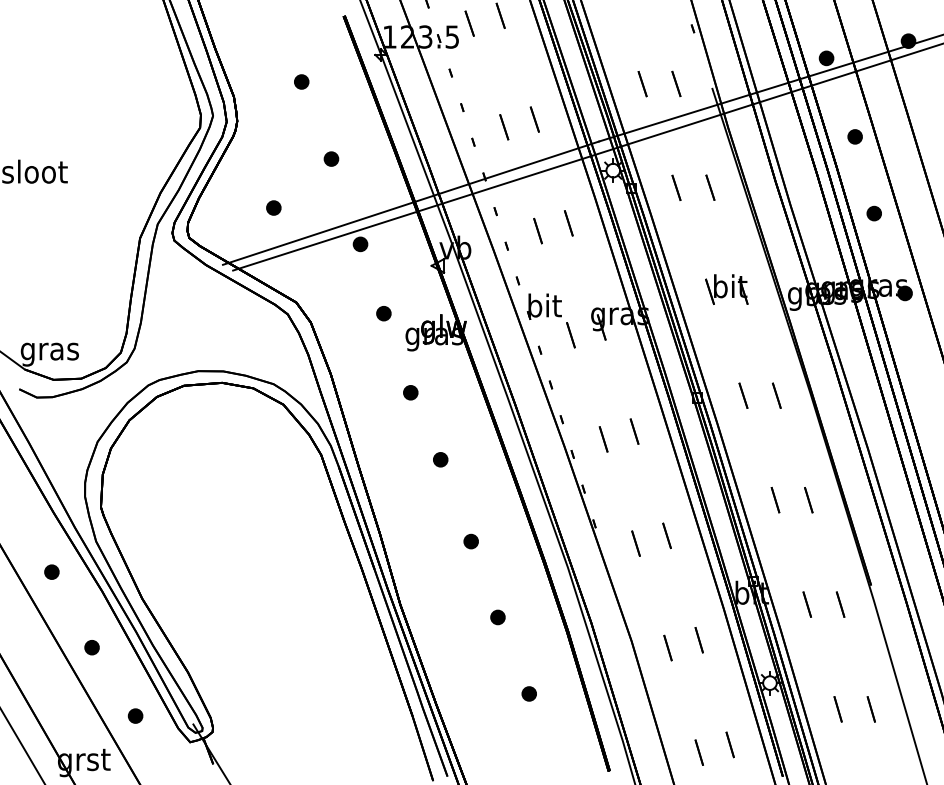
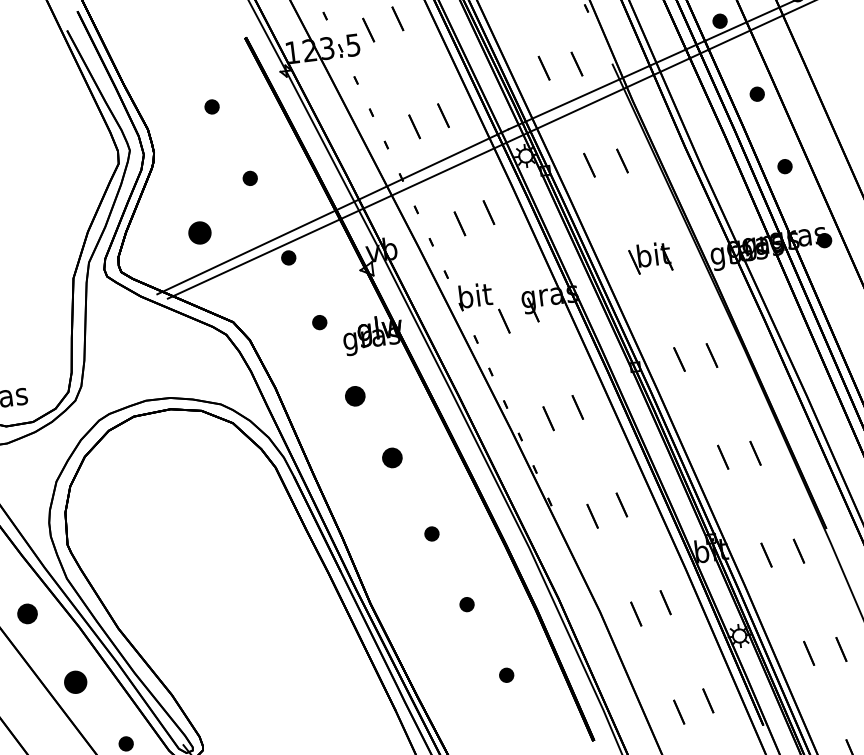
part: (273, 207) -> (199, 232), size x1.6
part: (410, 392) -> (355, 396), size x1.4
part: (440, 459) -> (392, 457), size x1.4
part: (51, 571) -> (27, 613), size x1.4
part: (91, 647) -> (75, 682), size x1.6

